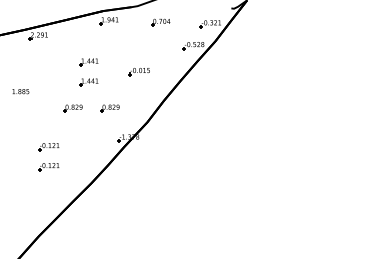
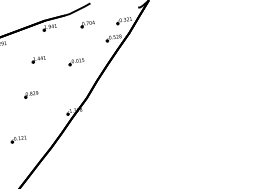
part: (88, 82) -> (40, 74), removed
part: (109, 108) -> (57, 91), removed
part: (48, 147) -> (16, 125), removed

